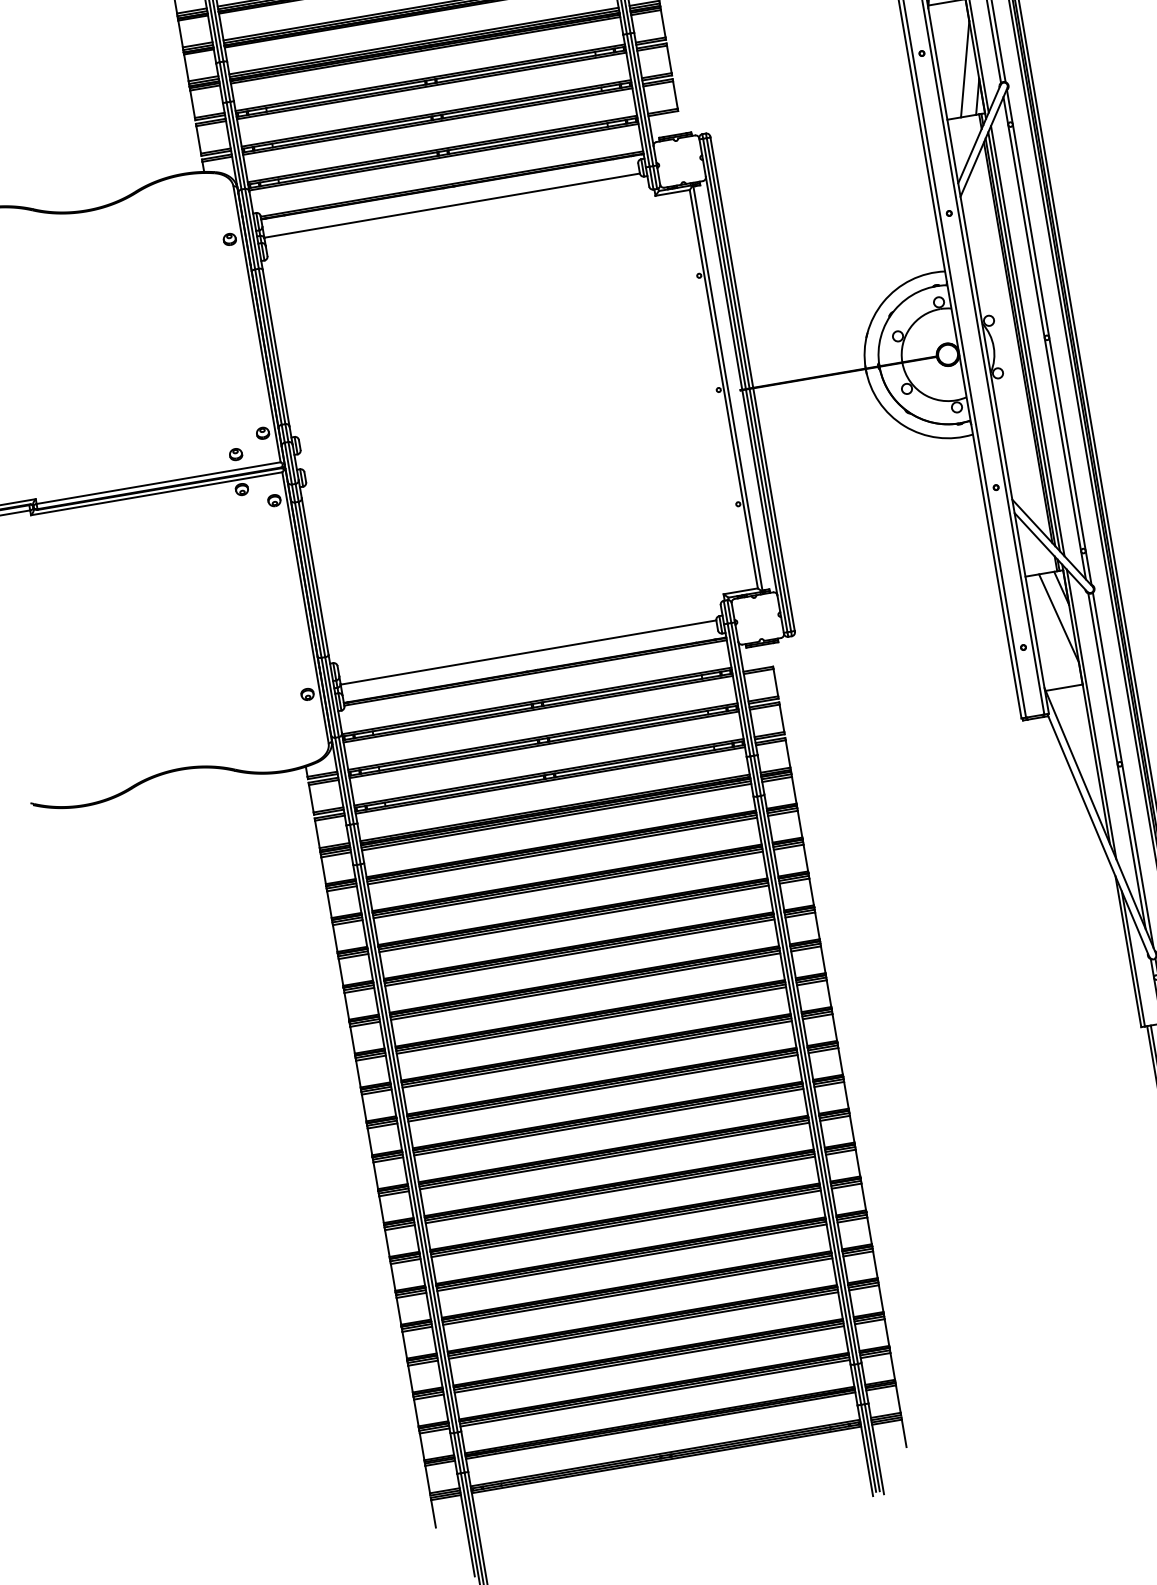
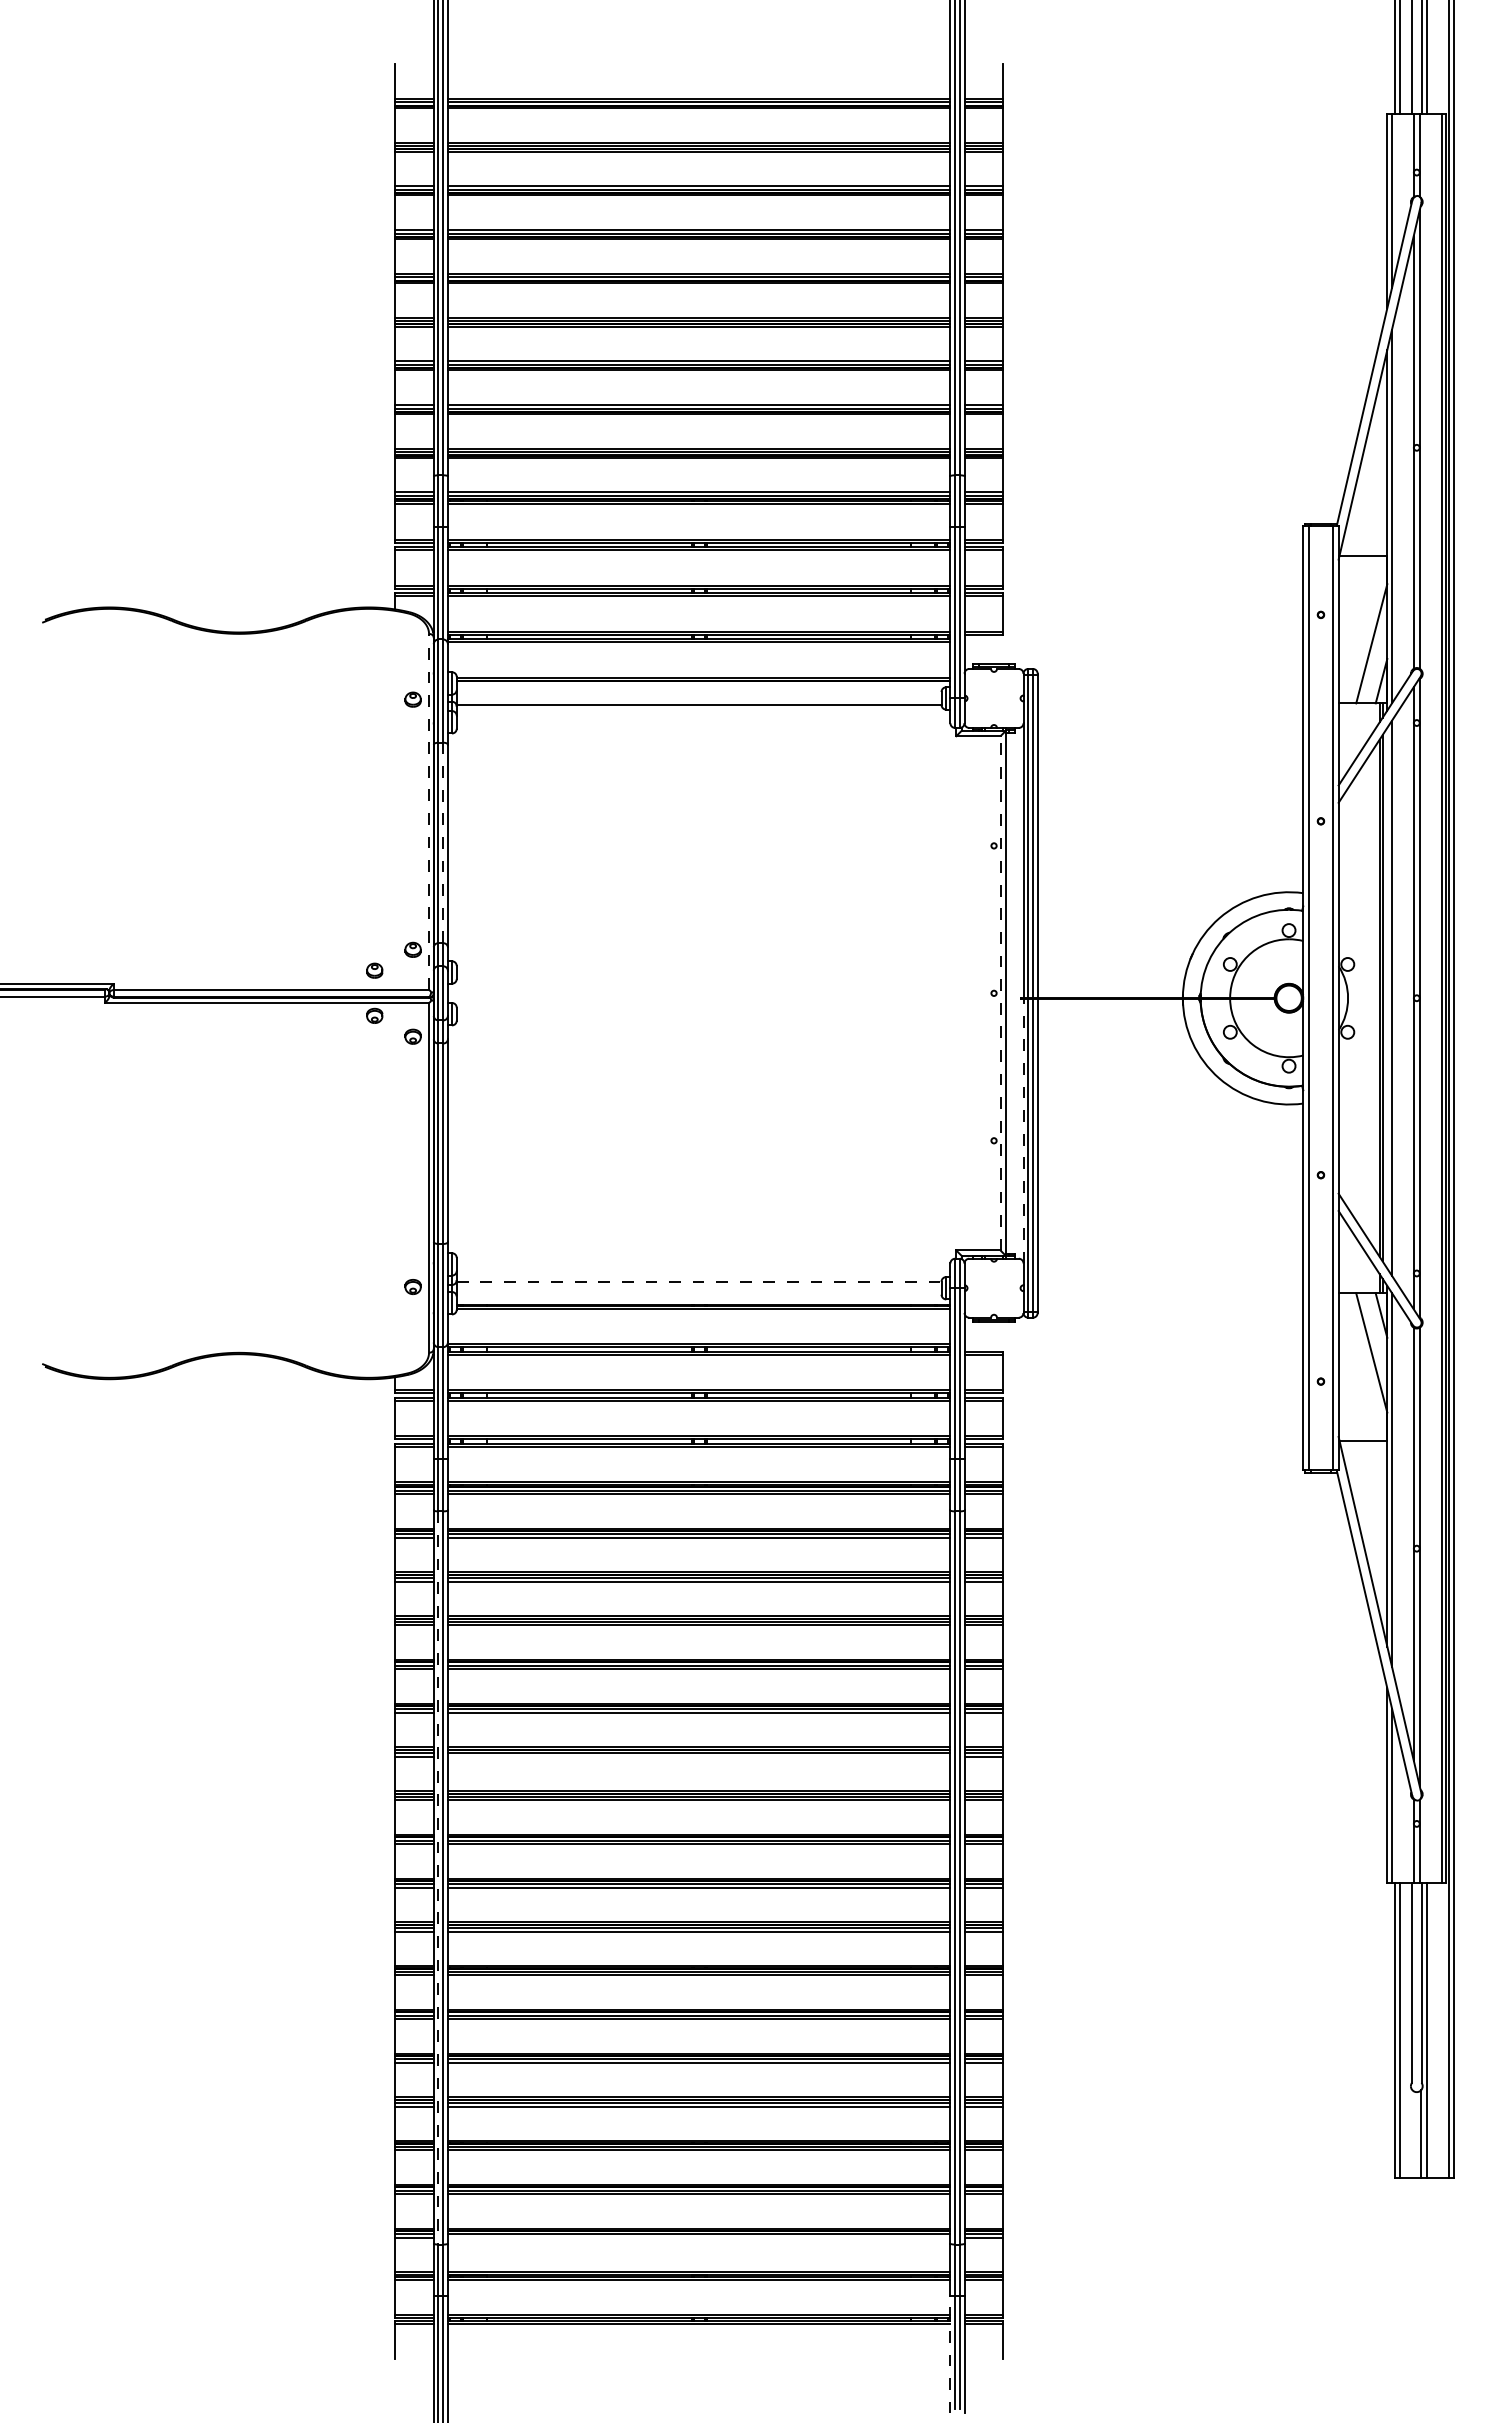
line: (257, 323) -> (429, 811), solid -> dashed
line: (1024, 341) -> (1387, 997), removed
line: (272, 346) -> (443, 842), solid -> dashed
line: (723, 388) -> (1000, 992), solid -> dashed
line: (759, 492) -> (1023, 1130), solid -> dashed
line: (528, 652) -> (699, 1281), solid -> dashed
line: (590, 1020) -> (698, 1756), removed
line: (405, 1148) -> (438, 1877), solid -> dashed
line: (654, 1393) -> (698, 2237), removed
line: (865, 1450) -> (950, 2354), solid -> dashed

